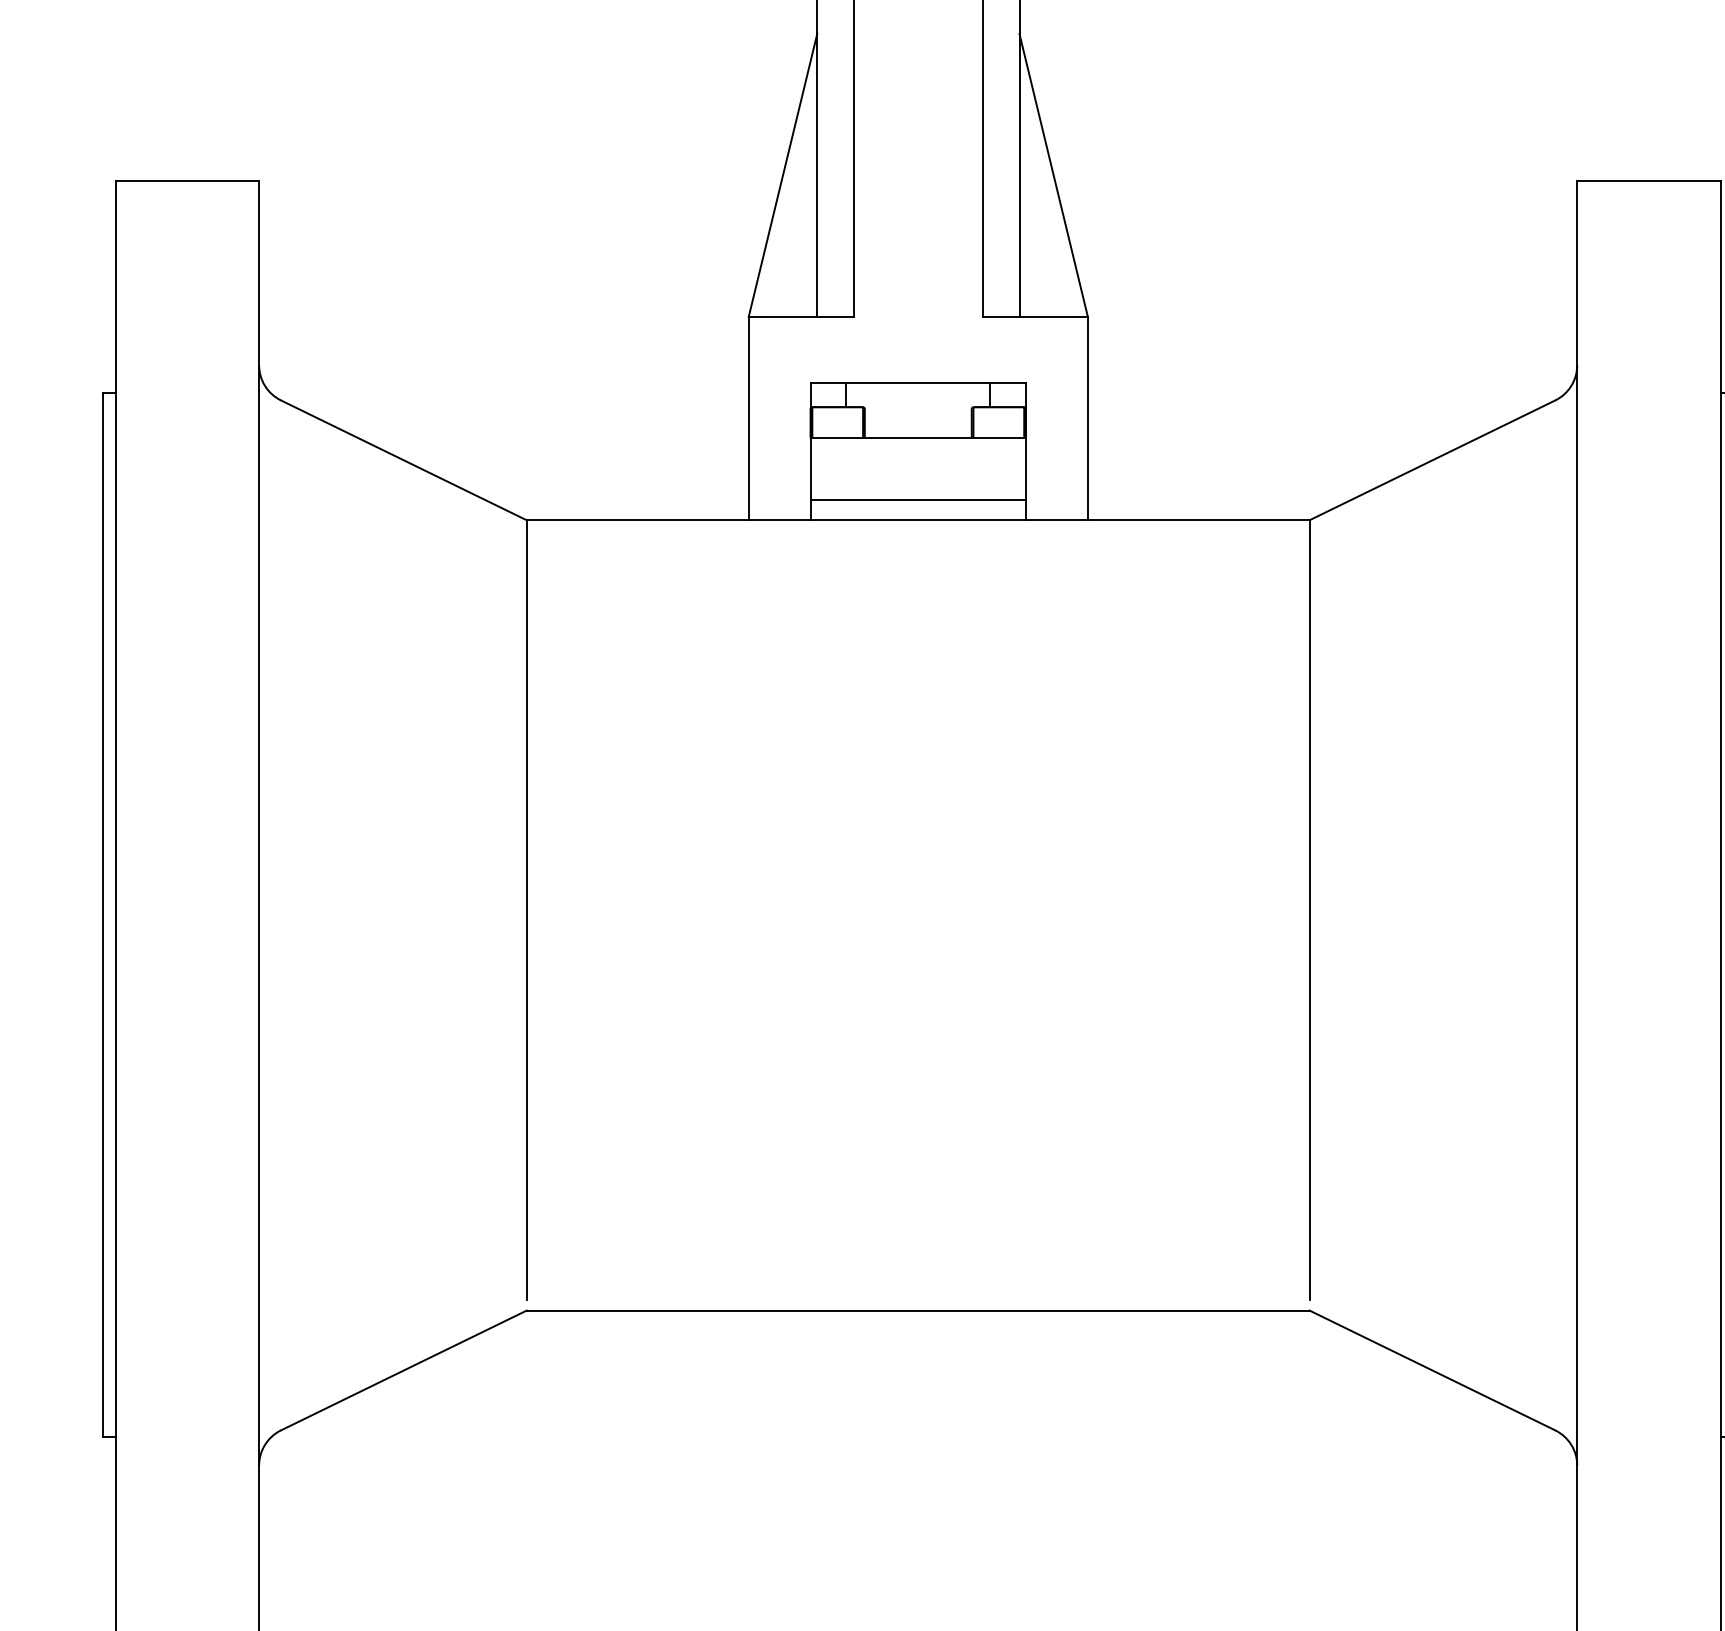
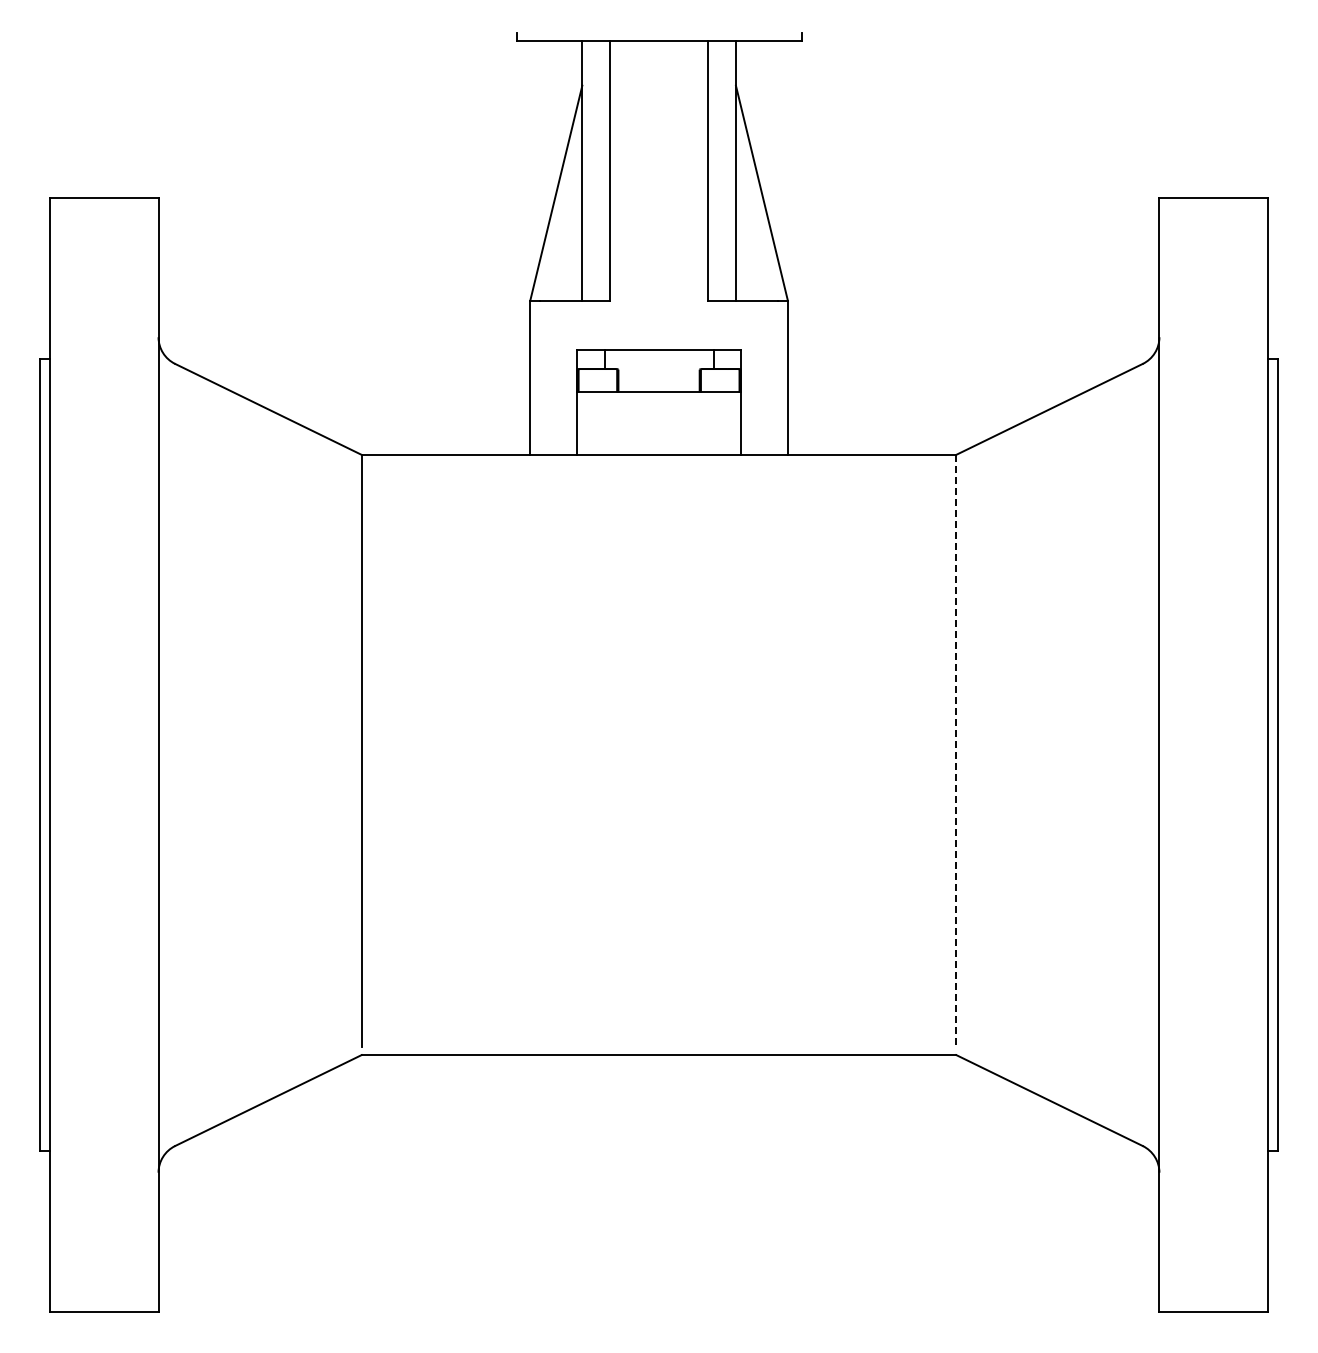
line: (917, 499) -> (658, 439), removed
line: (1309, 910) -> (956, 751), solid -> dashed

